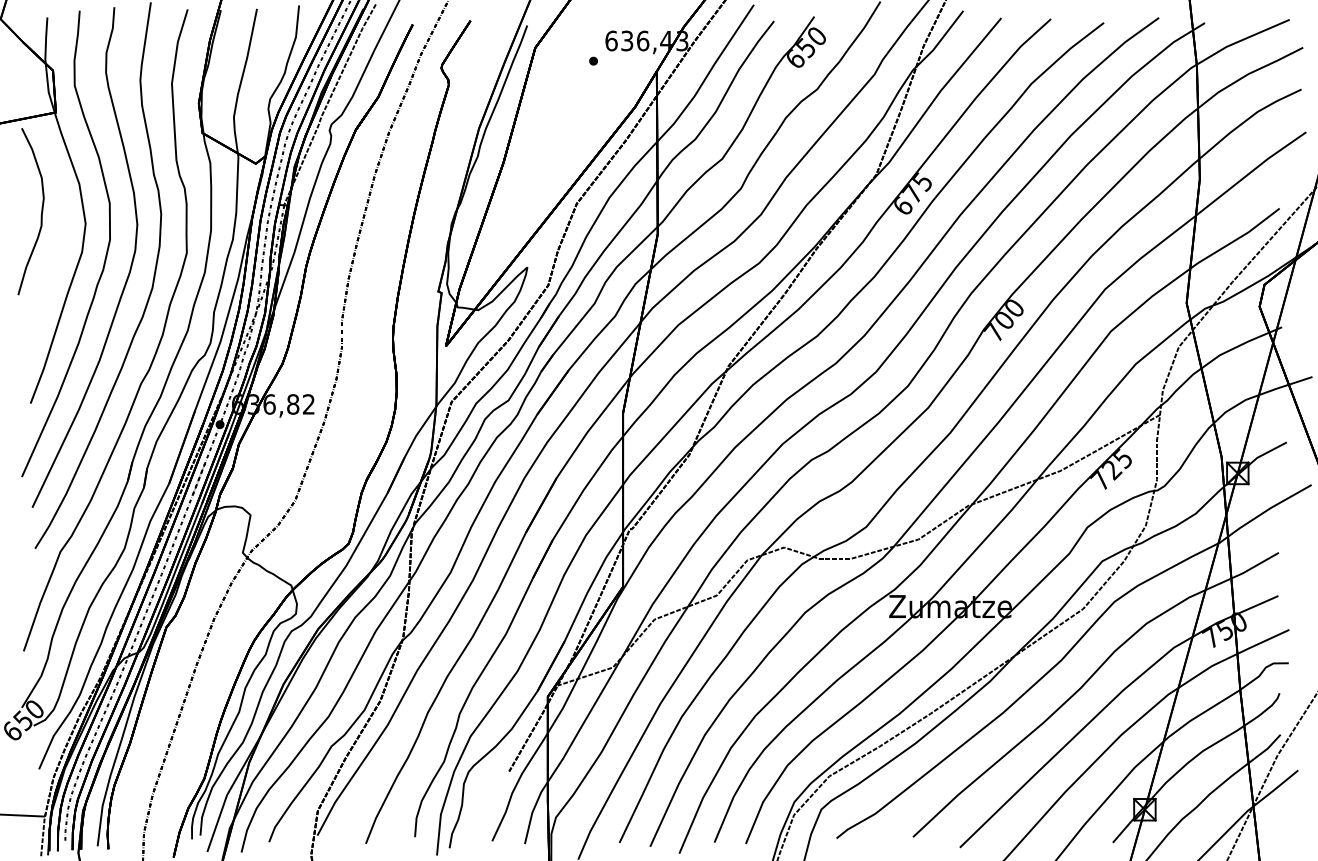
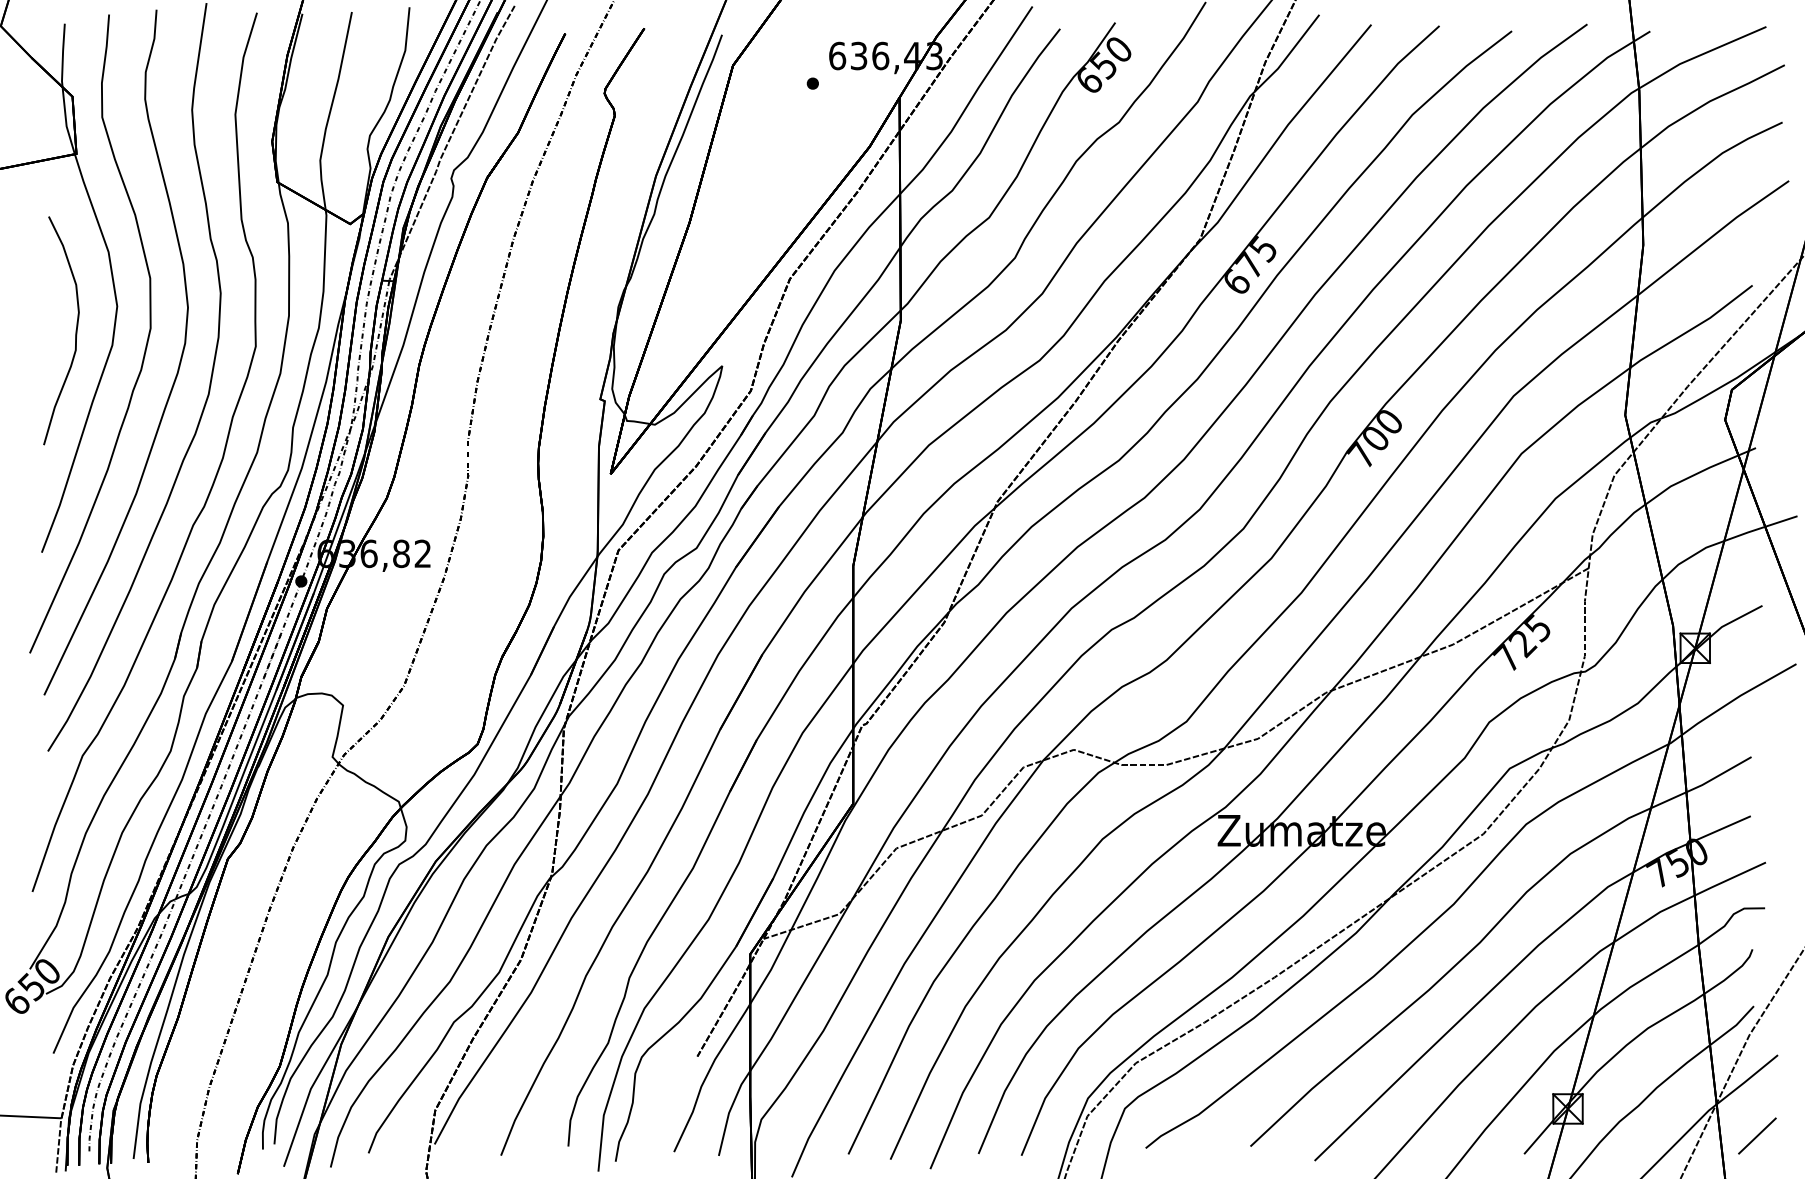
curve: (41, 211) -> (75, 330), moved
line: (1283, 829) -> (1757, 1135), added

